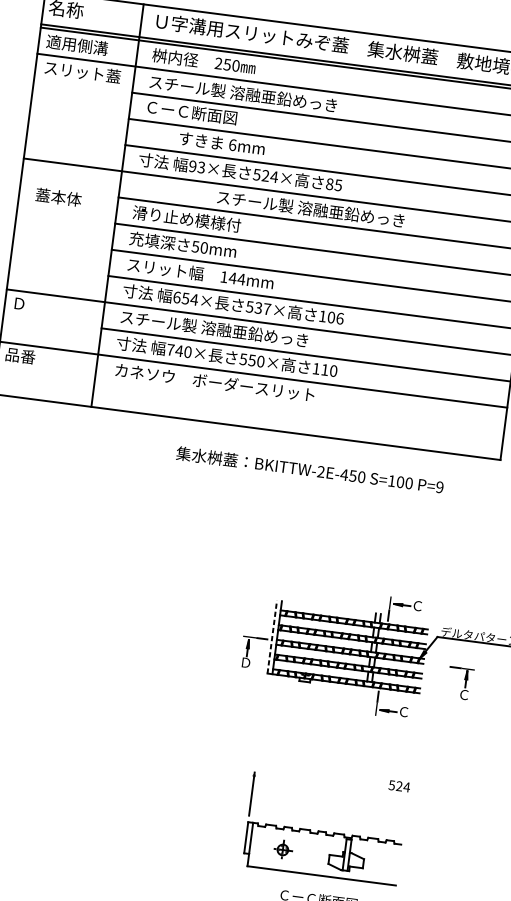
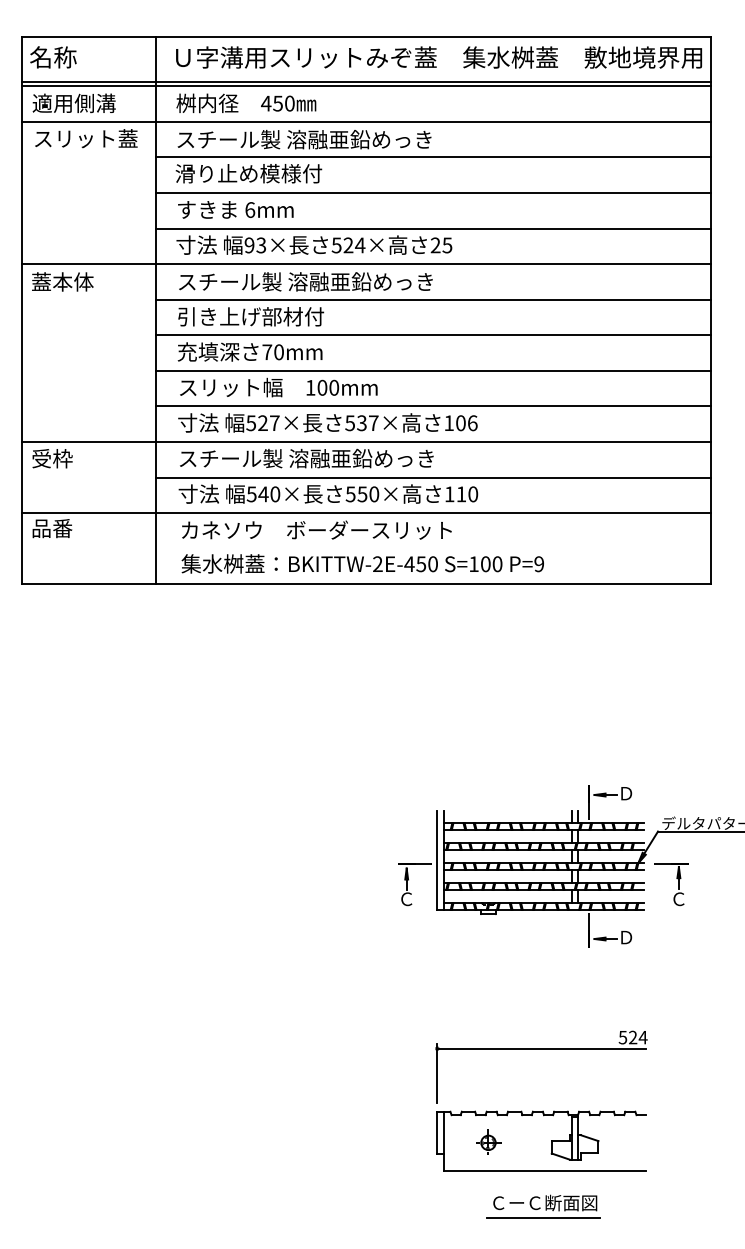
text: (218, 63) -> (266, 103), 250 -> 450
text: (198, 113) -> (248, 173), ＣーＣ断面図 -> 滑り止め模様付
text: (221, 143) -> (235, 209), moved
text: (329, 184) -> (435, 245), 85 -> 25
text: (58, 196) -> (62, 281), moved
text: (310, 208) -> (305, 281), moved
text: (178, 217) -> (239, 316), 滑り止め模様付 -> 引き上げ部材付
text: (195, 246) -> (267, 352), 50mm -> 70mm
text: (237, 278) -> (328, 387), 144mm -> 100mm
text: (185, 298) -> (262, 423), 654× -> 527×
text: (27, 304) -> (52, 458), Ｄ -> 受枠
text: (170, 350) -> (251, 494), 740× -> 540×
text: (309, 469) -> (362, 563), moved
text: (417, 605) -> (626, 793), Ｃ -> Ｄ
line: (272, 637) -> (437, 860), dashed -> solid
text: (245, 662) -> (406, 899), Ｄ -> Ｃ
part: (465, 684) -> (678, 884), moved
text: (404, 712) -> (626, 937), Ｃ -> Ｄ
line: (330, 785) -> (541, 1048), added

